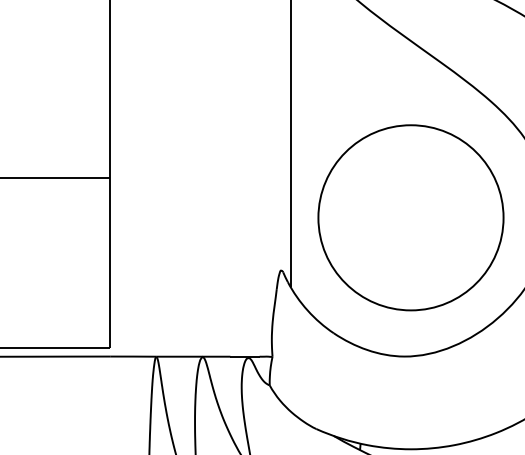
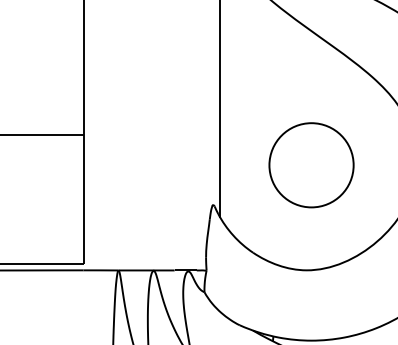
part: (410, 218) -> (311, 165), size x0.6

